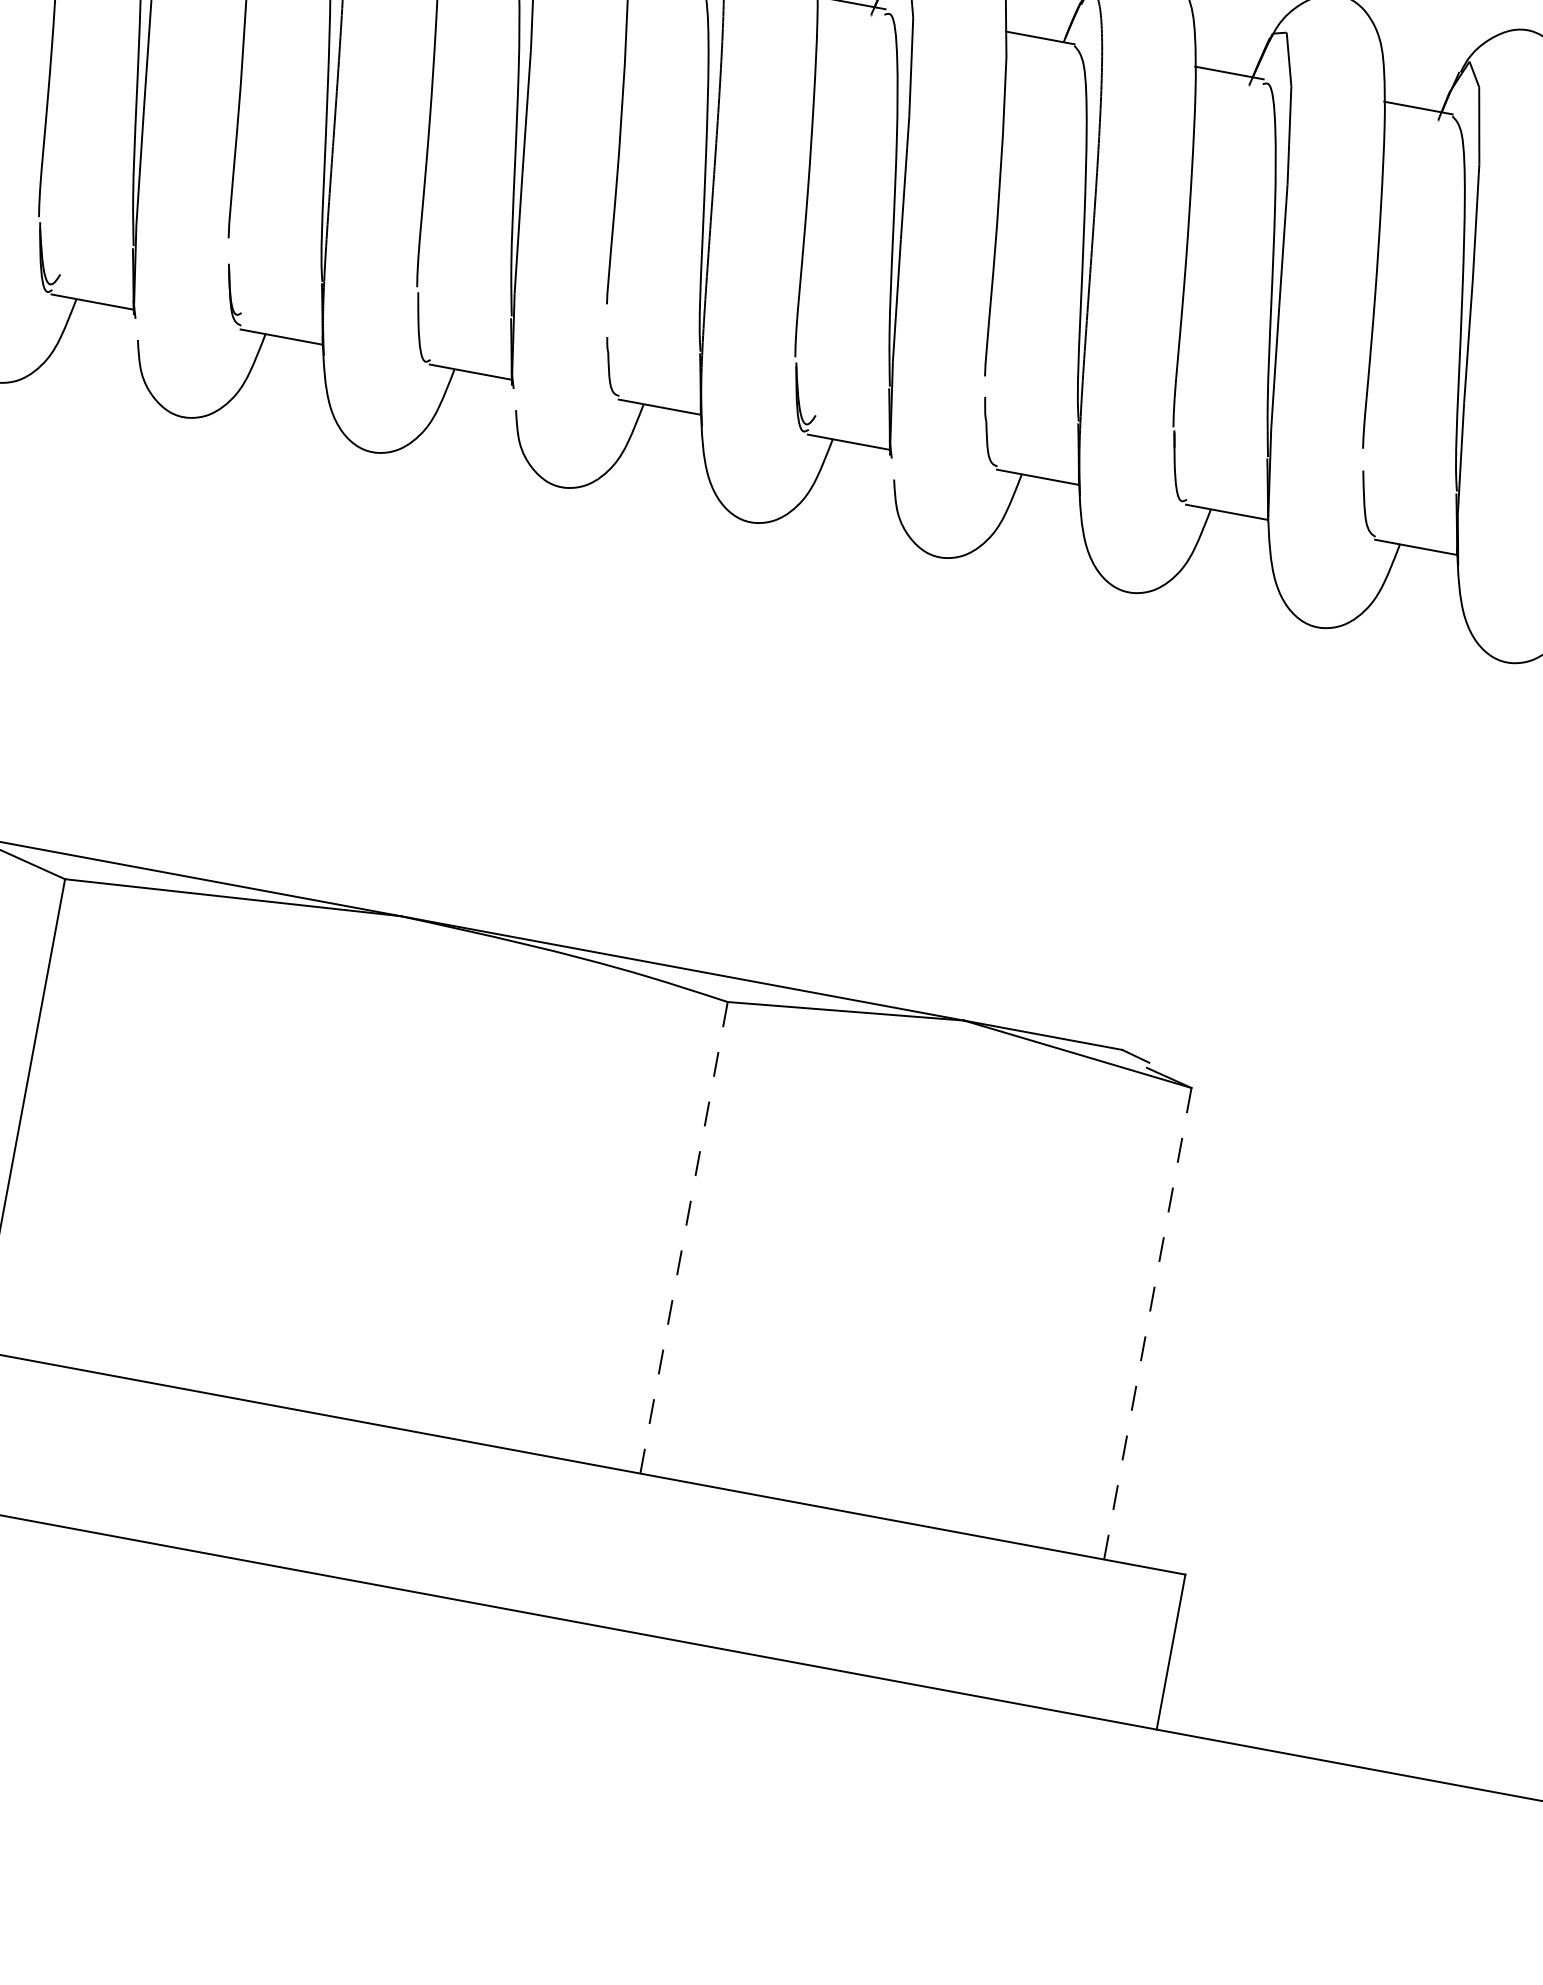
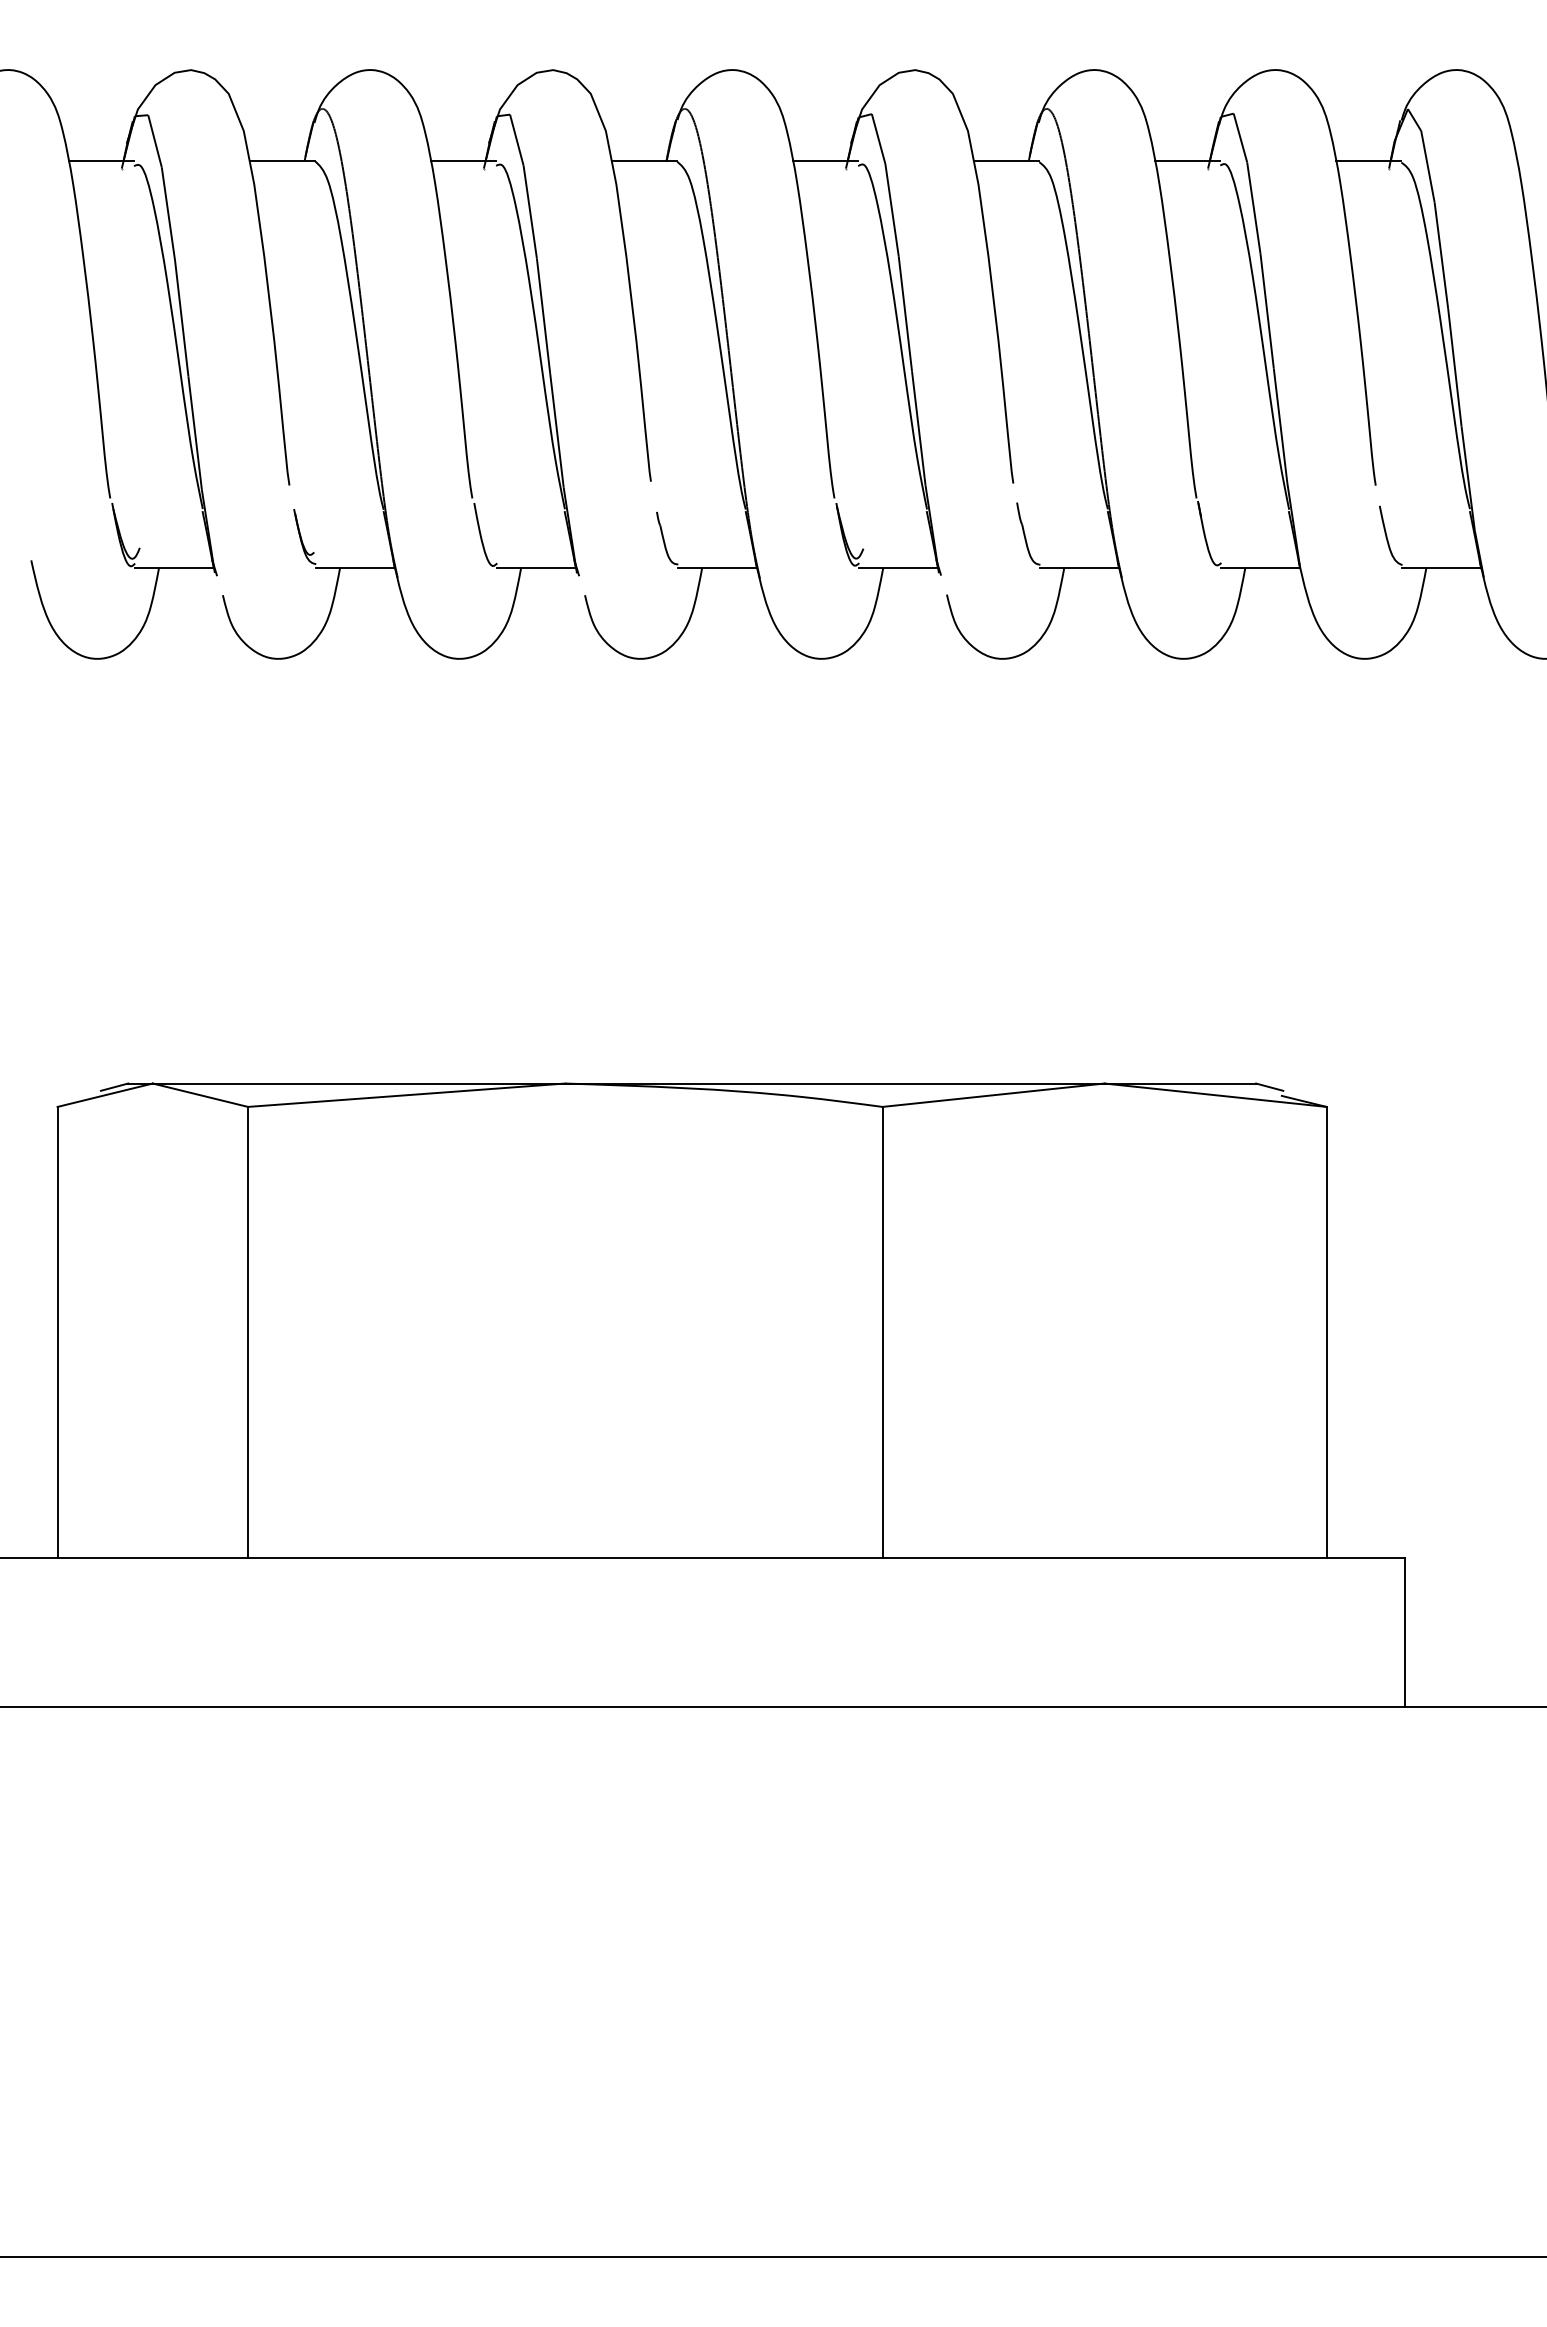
line: (684, 1237) -> (882, 1332), dashed -> solid
line: (1147, 1323) -> (1326, 1332), dashed -> solid

